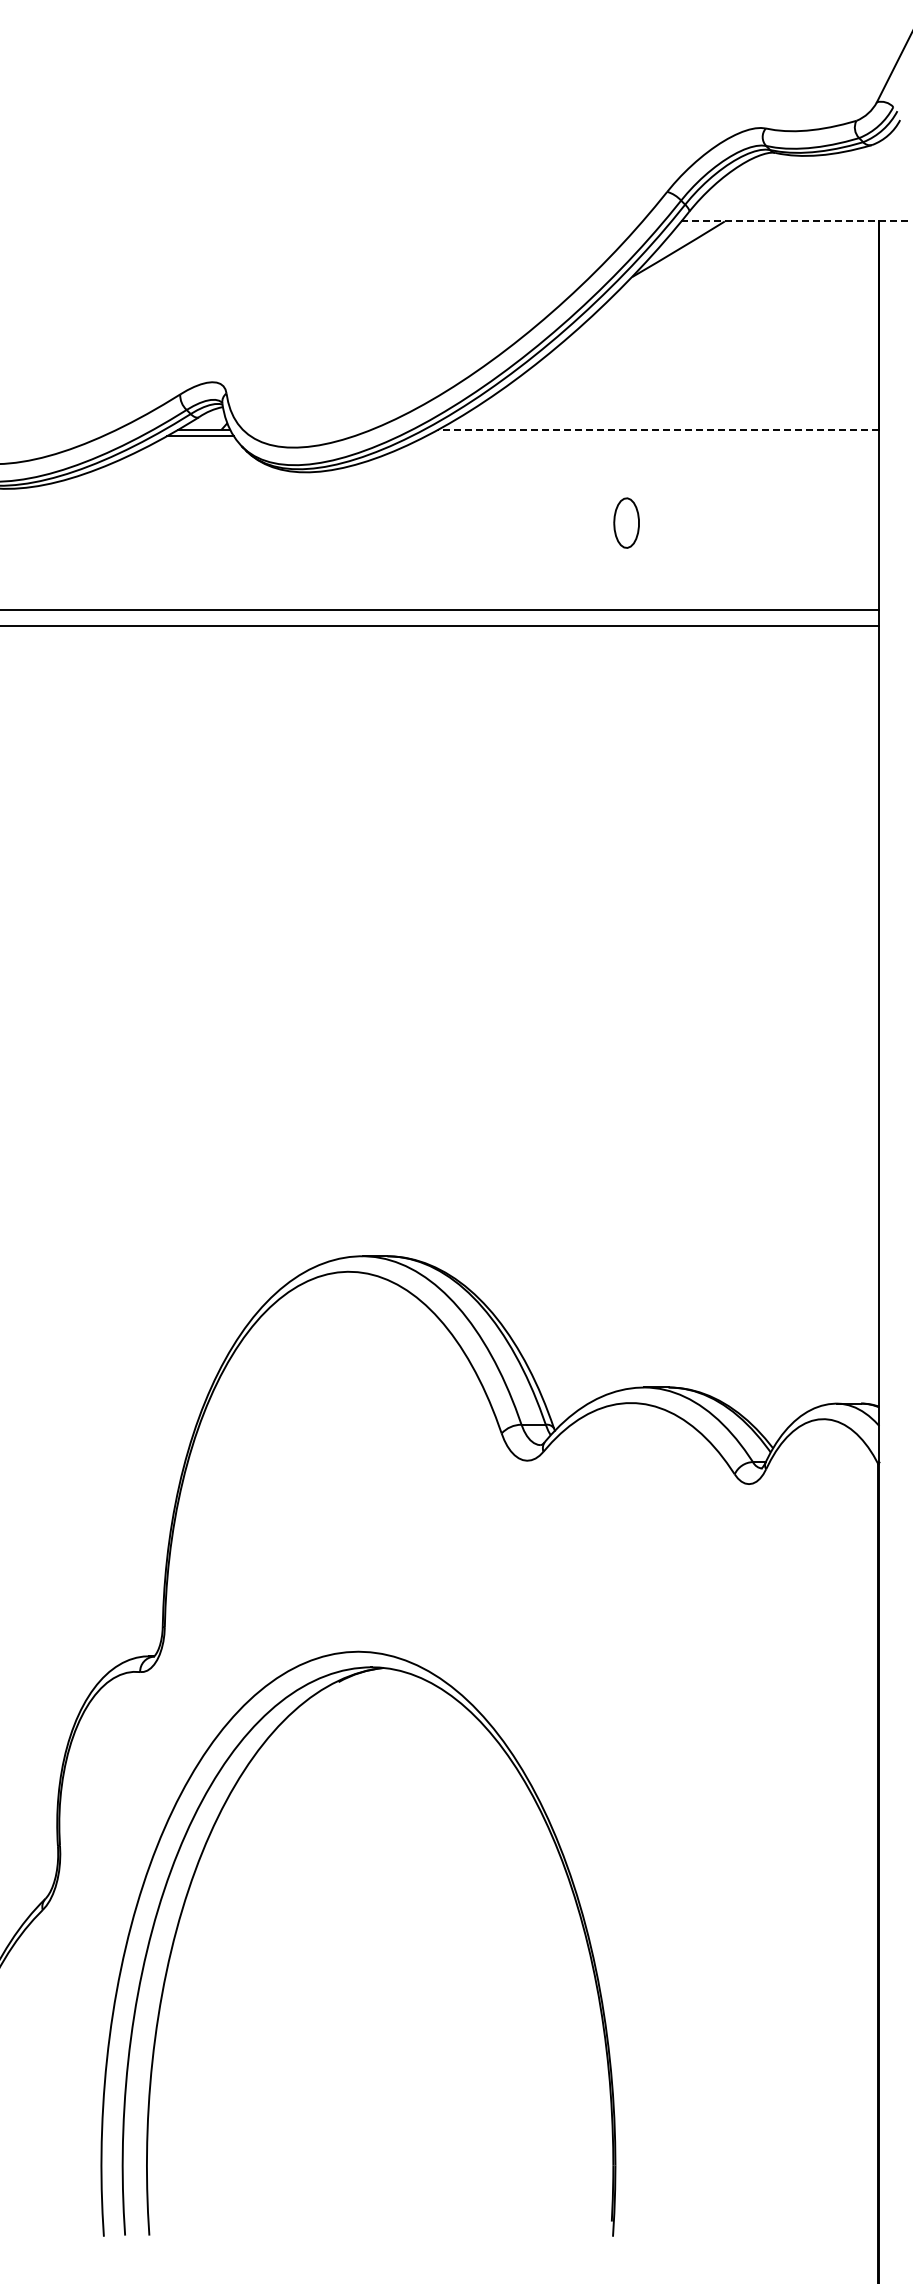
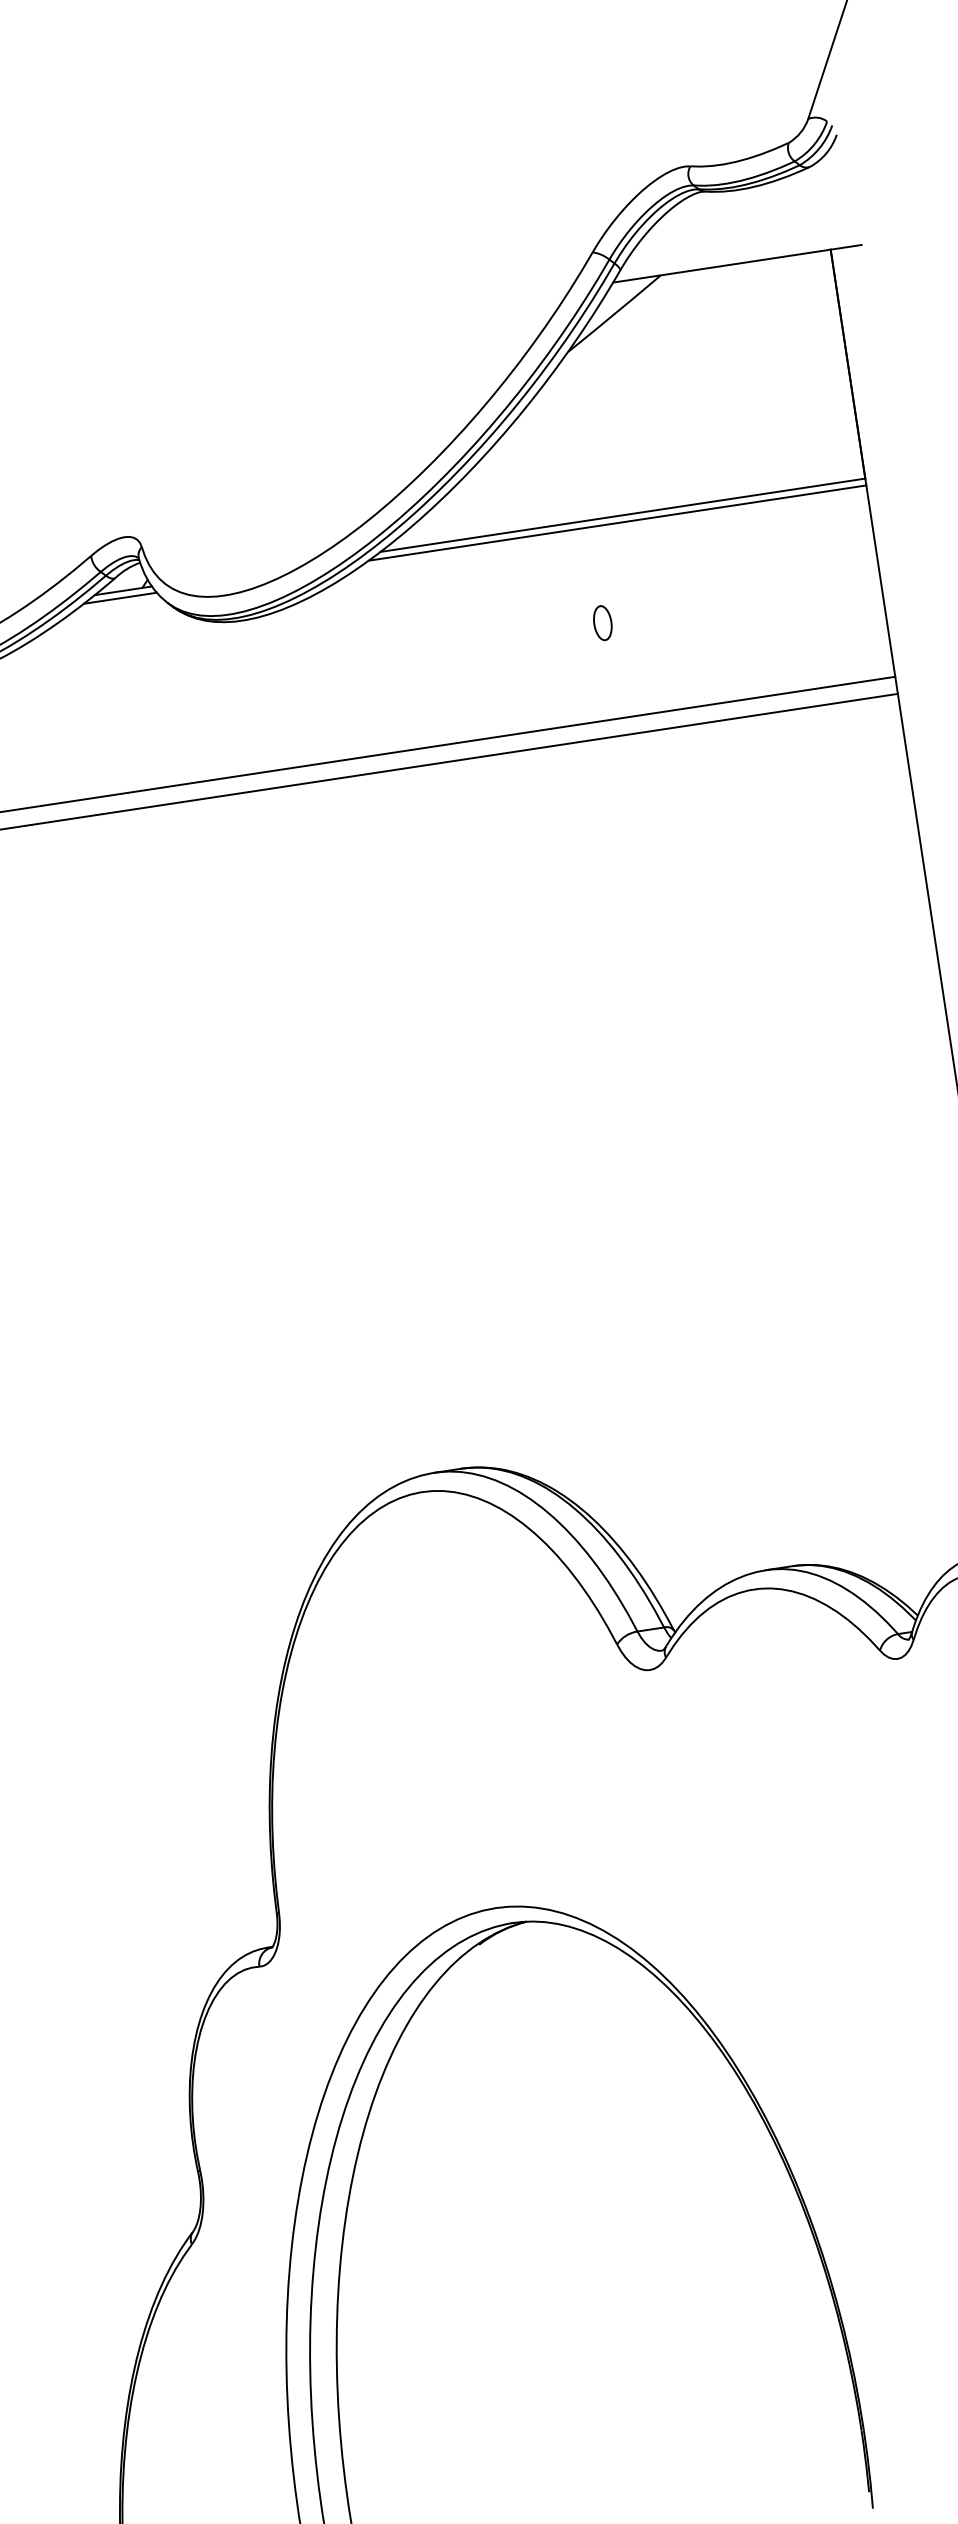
line: (794, 221) -> (737, 263), dashed -> solid
line: (658, 429) -> (622, 514), dashed -> solid
line: (652, 436) -> (617, 523), added
part: (625, 522) -> (601, 622), size x0.62

